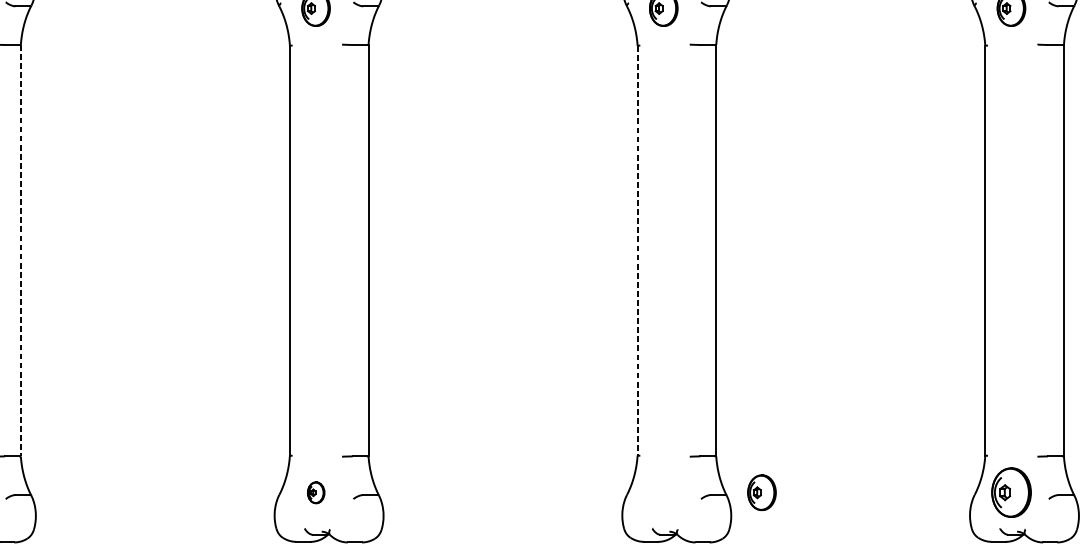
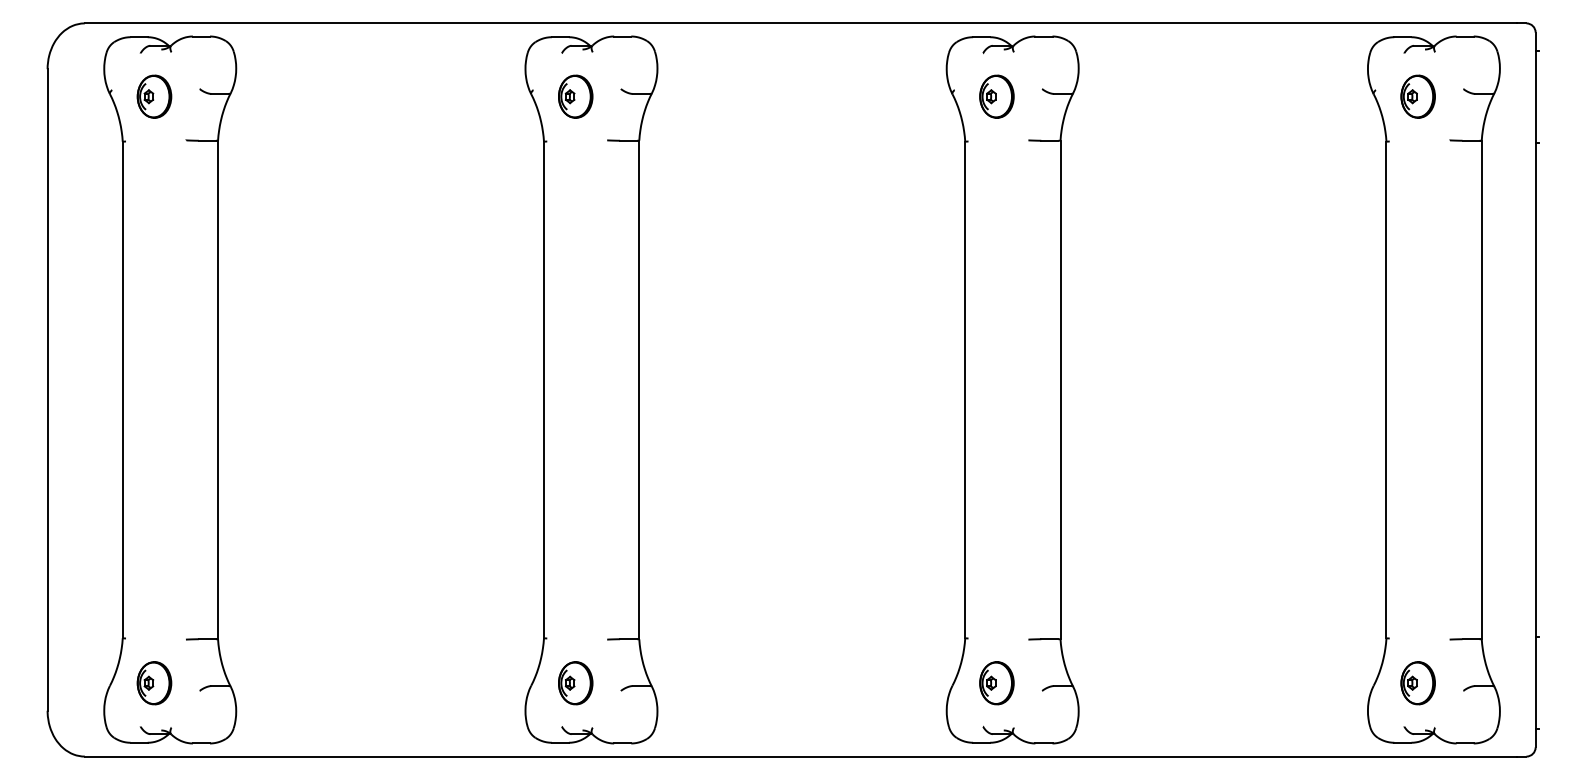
line: (21, 251) -> (218, 390), dashed -> solid
line: (637, 251) -> (965, 390), dashed -> solid
part: (315, 492) -> (575, 683), size x1.67
part: (761, 492) -> (996, 683), moved
part: (1010, 492) -> (1417, 683), size x0.71

